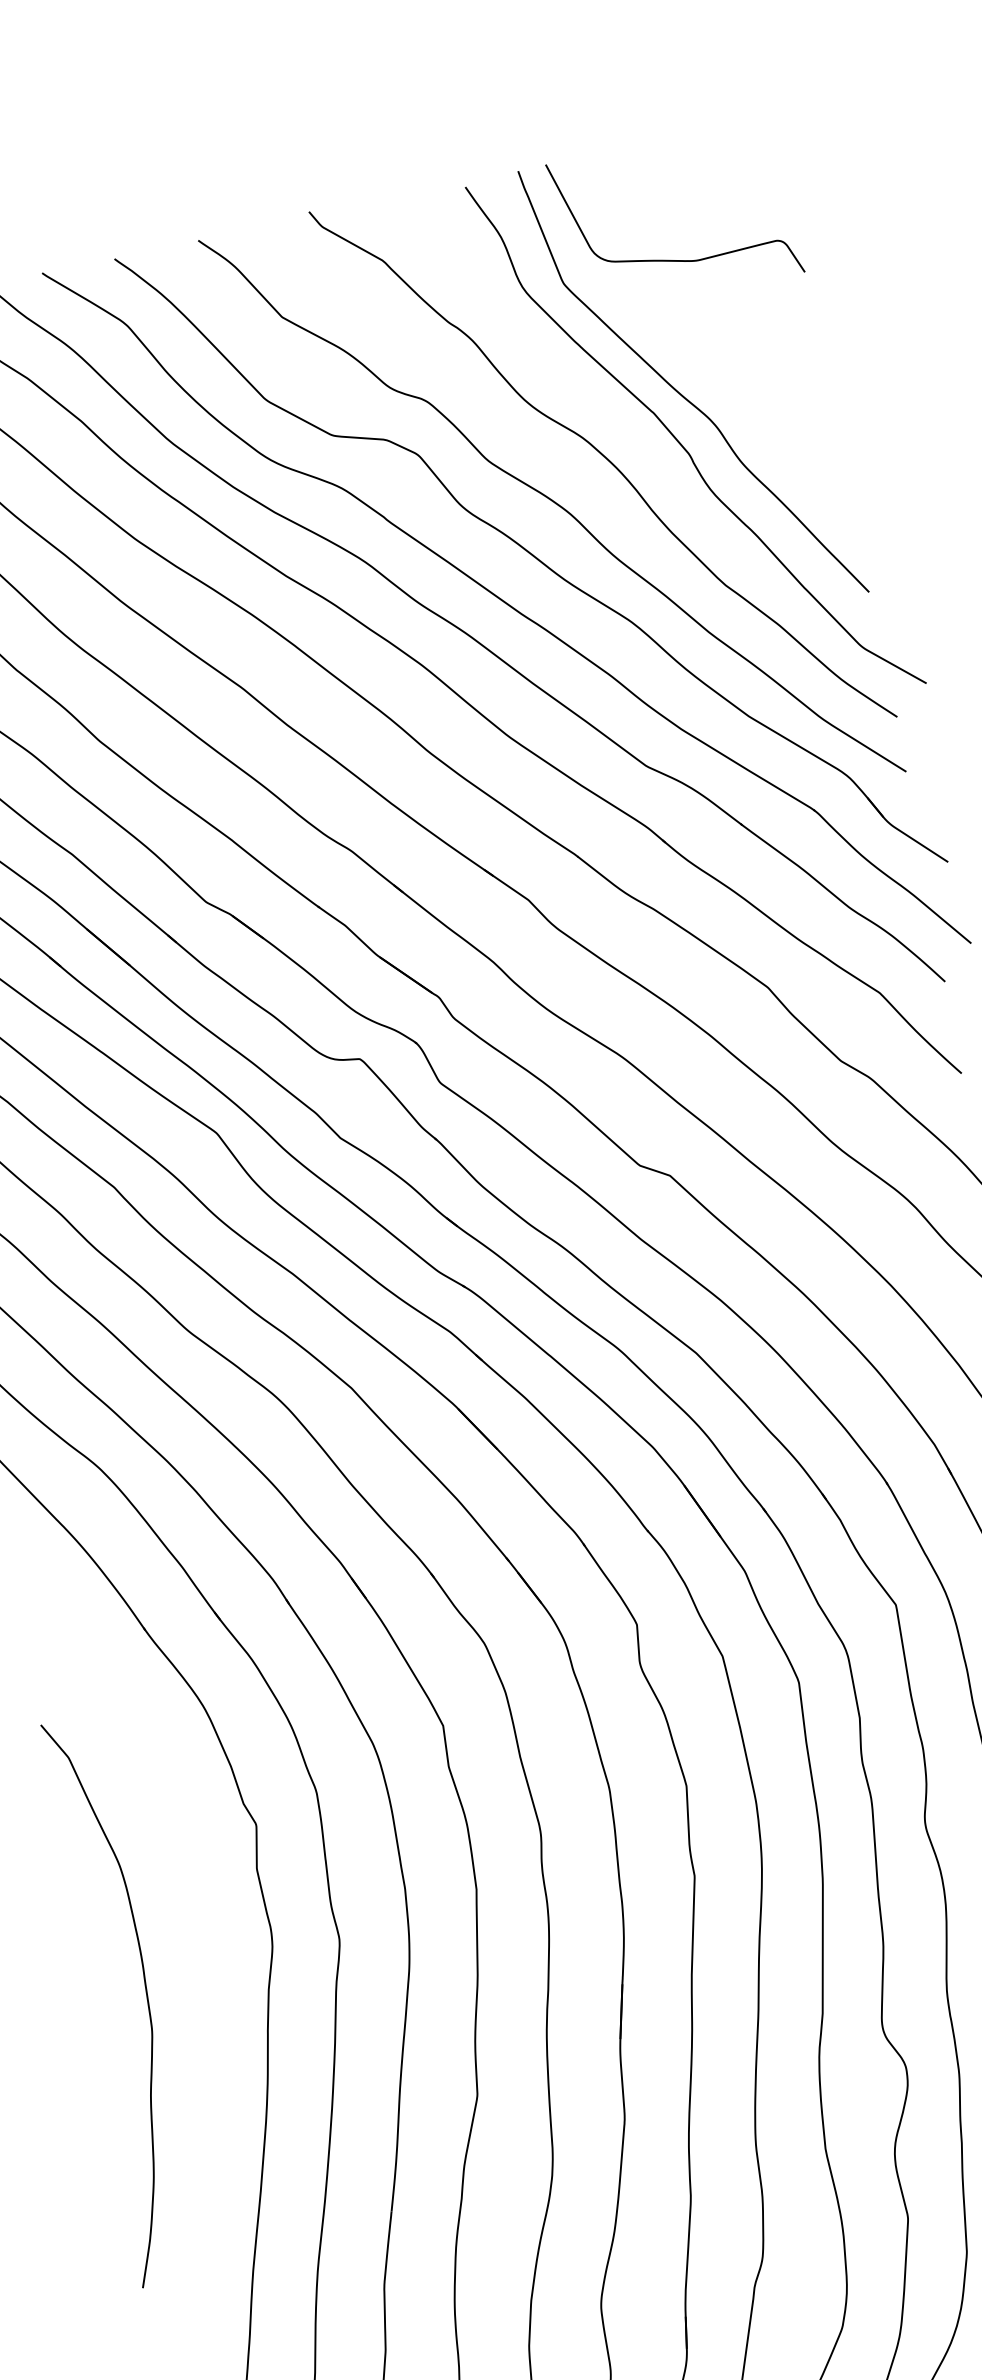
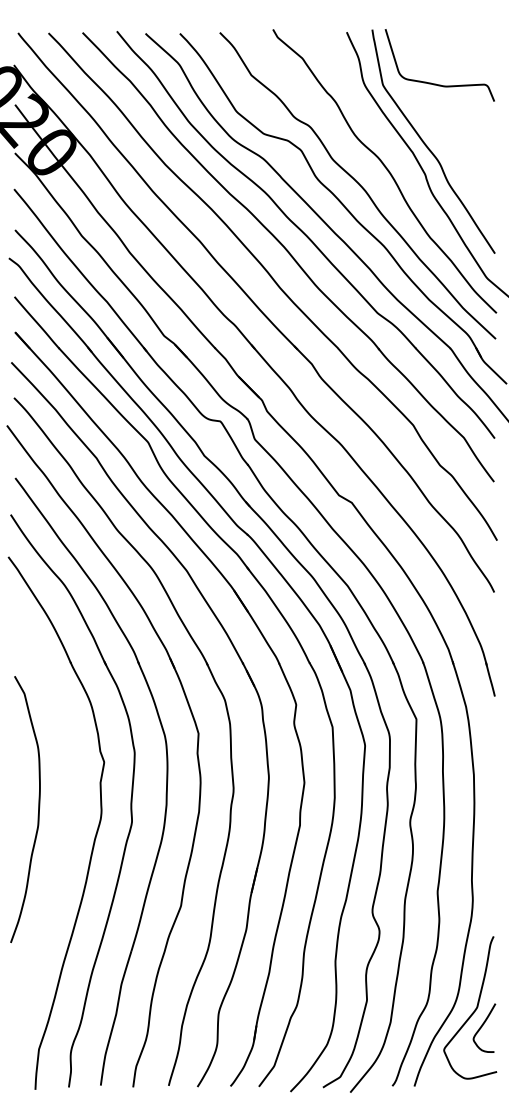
curve: (145, 1995) -> (38, 809), moved

